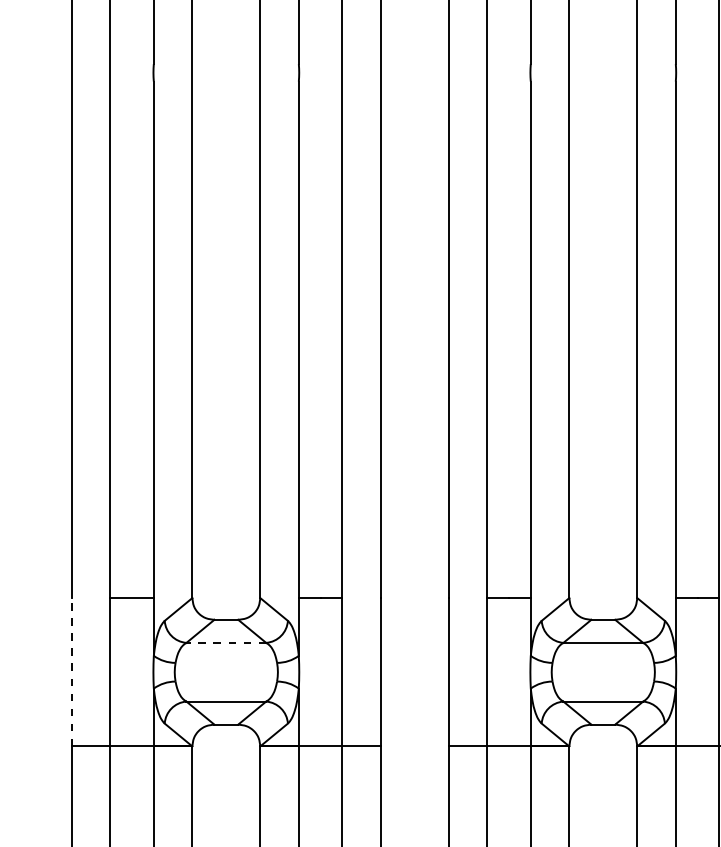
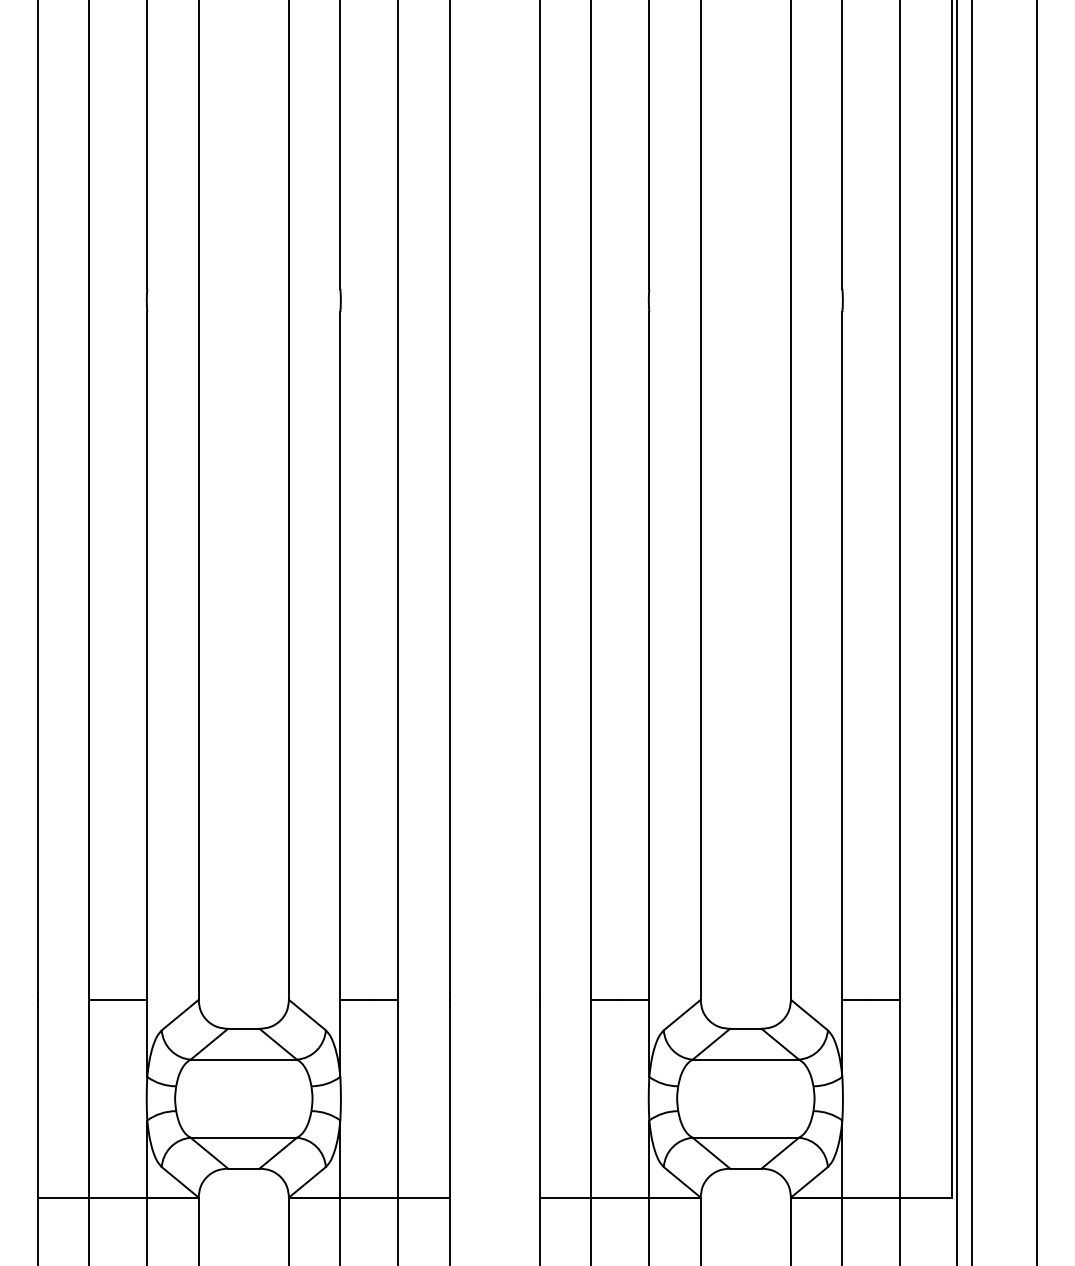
line: (226, 642) -> (243, 1059), dashed -> solid
line: (72, 672) -> (38, 1098), dashed -> solid

